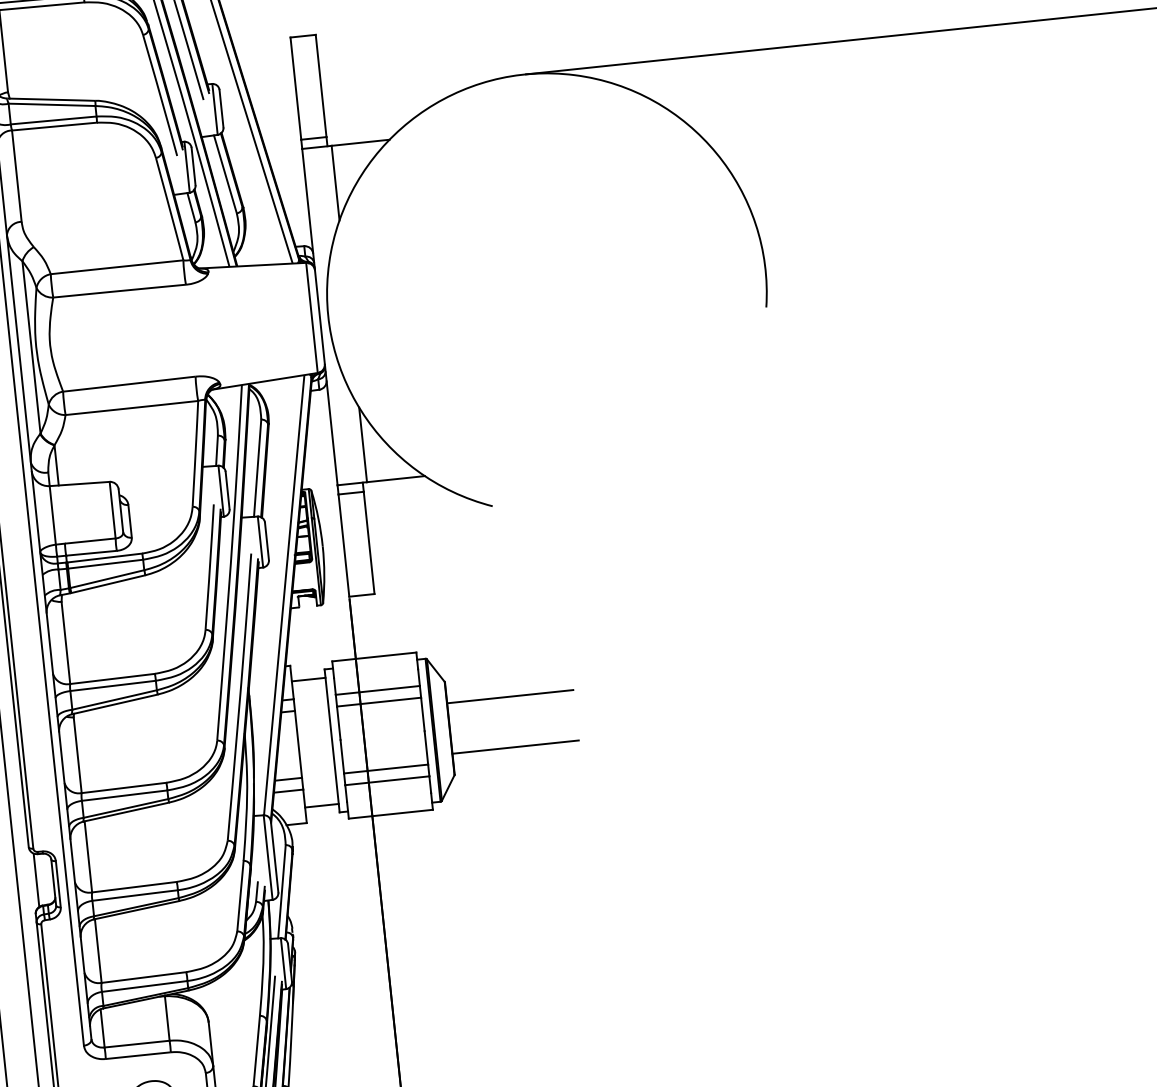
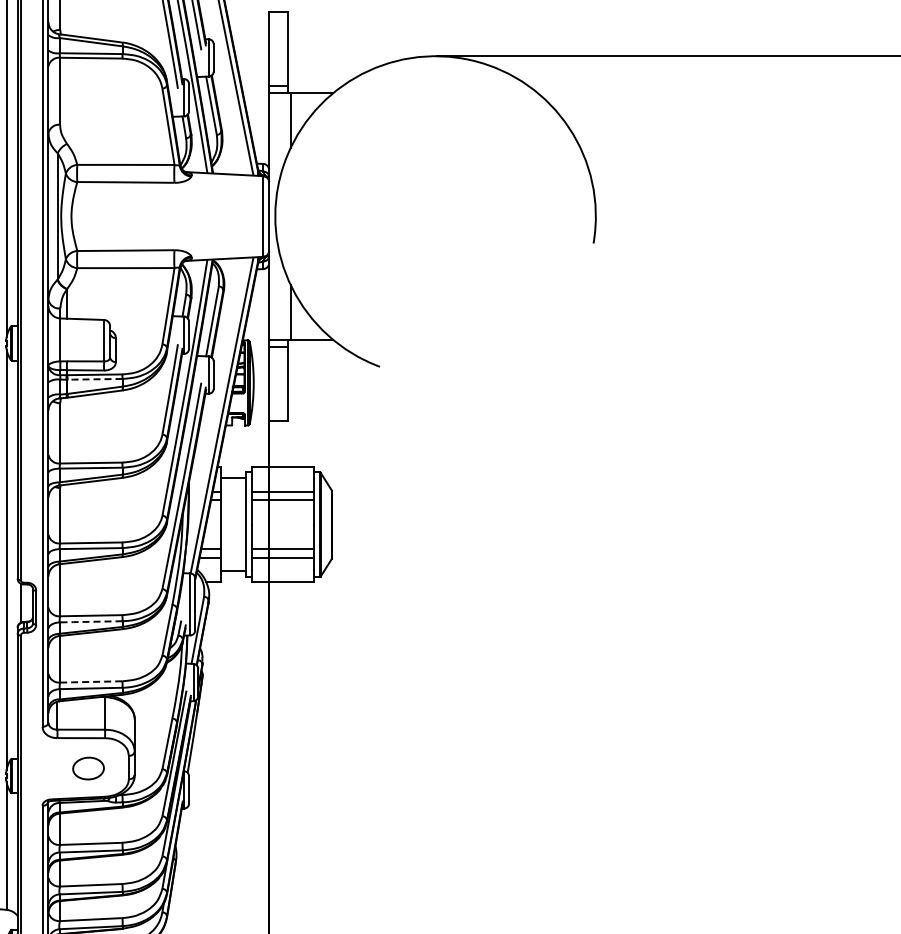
line: (106, 564) -> (95, 379), solid -> dashed
line: (510, 697) -> (378, 506), removed
line: (515, 747) -> (378, 543), removed
line: (135, 895) -> (91, 621), solid -> dashed
line: (144, 976) -> (91, 681), solid -> dashed

